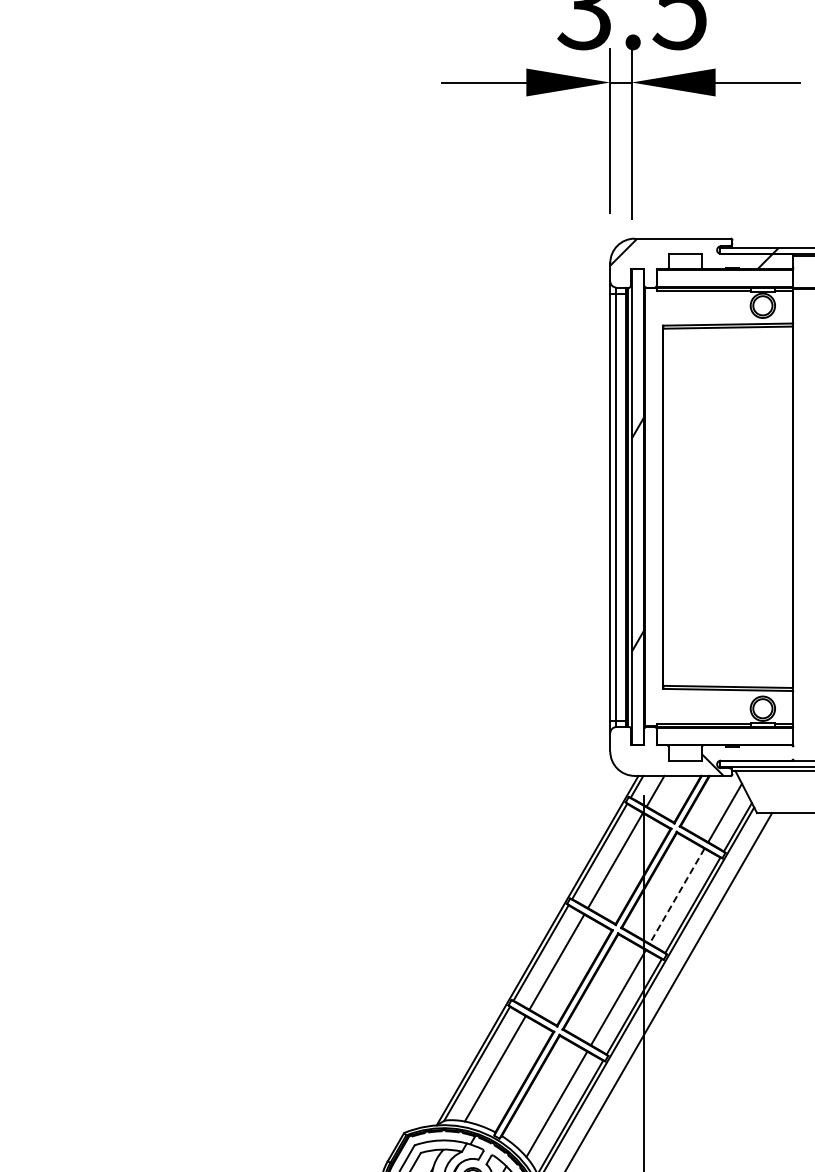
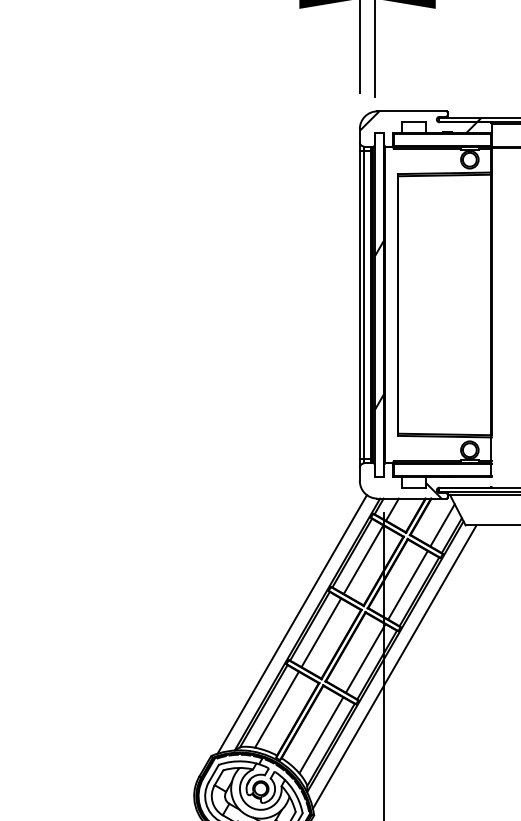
line: (677, 896) -> (408, 585), dashed -> solid
line: (516, 950) -> (292, 624), added

